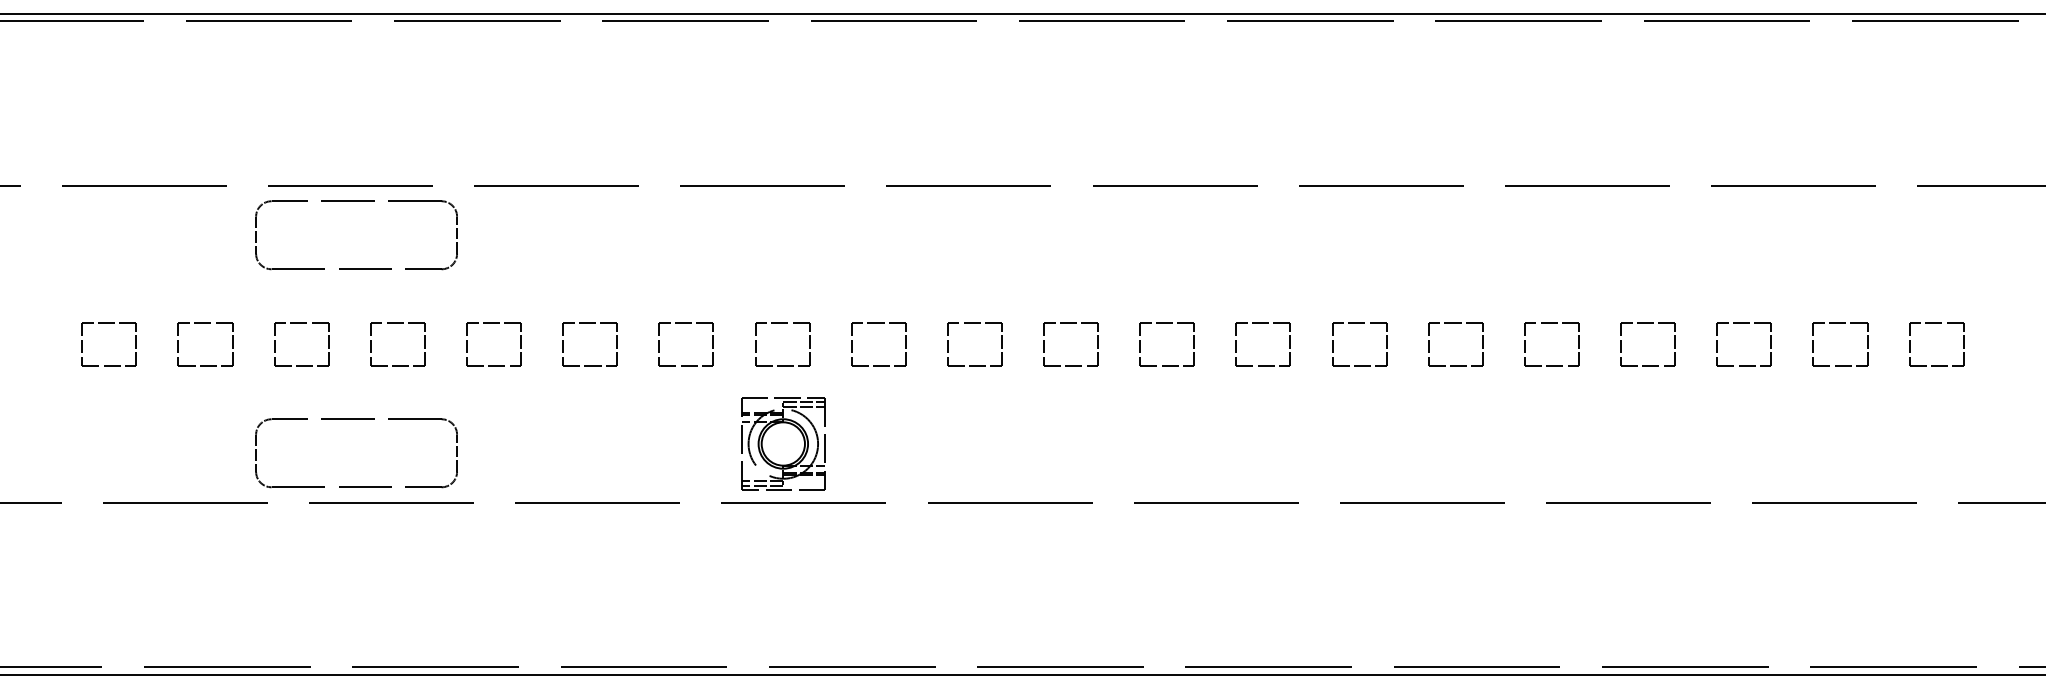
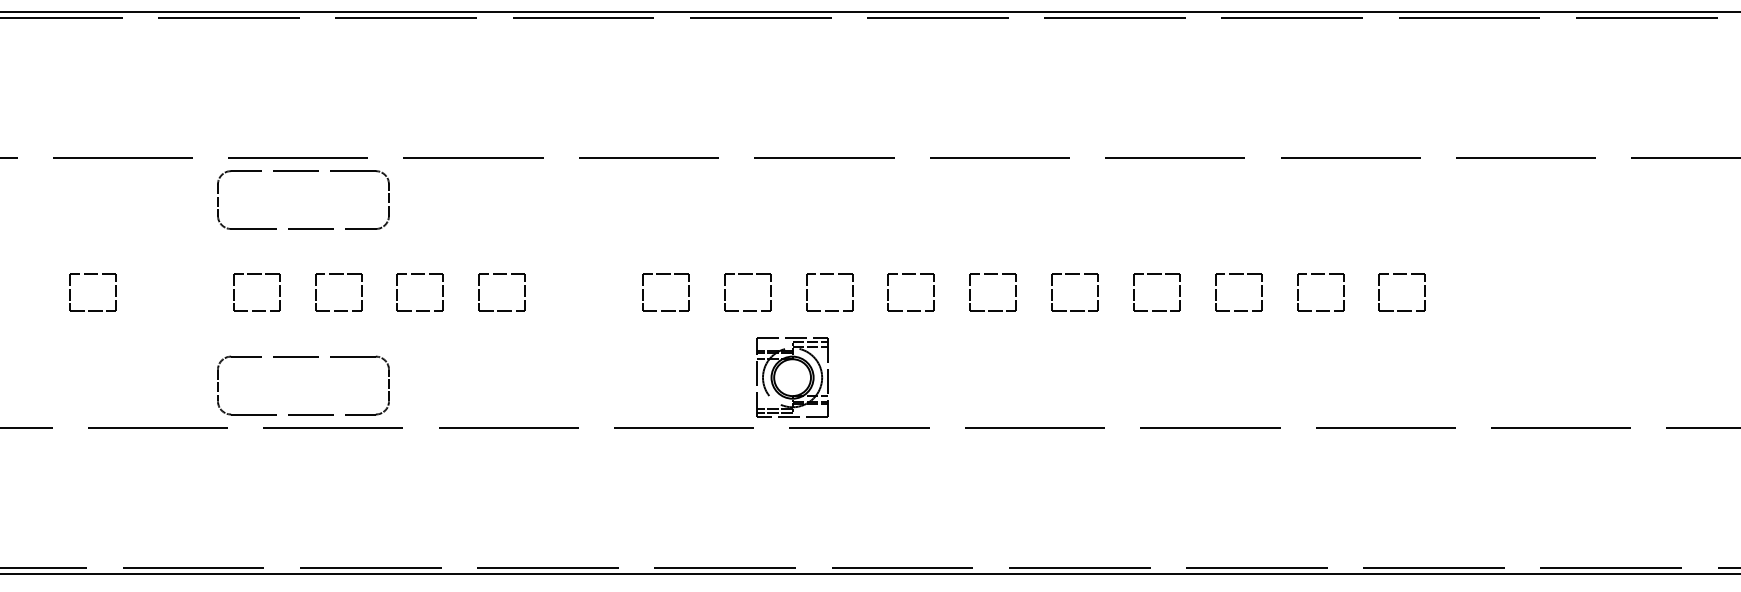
part: (204, 322) -> (174, 274), removed
part: (685, 322) -> (583, 274), removed
part: (1743, 322) -> (1483, 274), removed
part: (1839, 322) -> (1565, 274), removed
part: (1936, 322) -> (1647, 274), removed
part: (783, 443) -> (792, 377), moved

